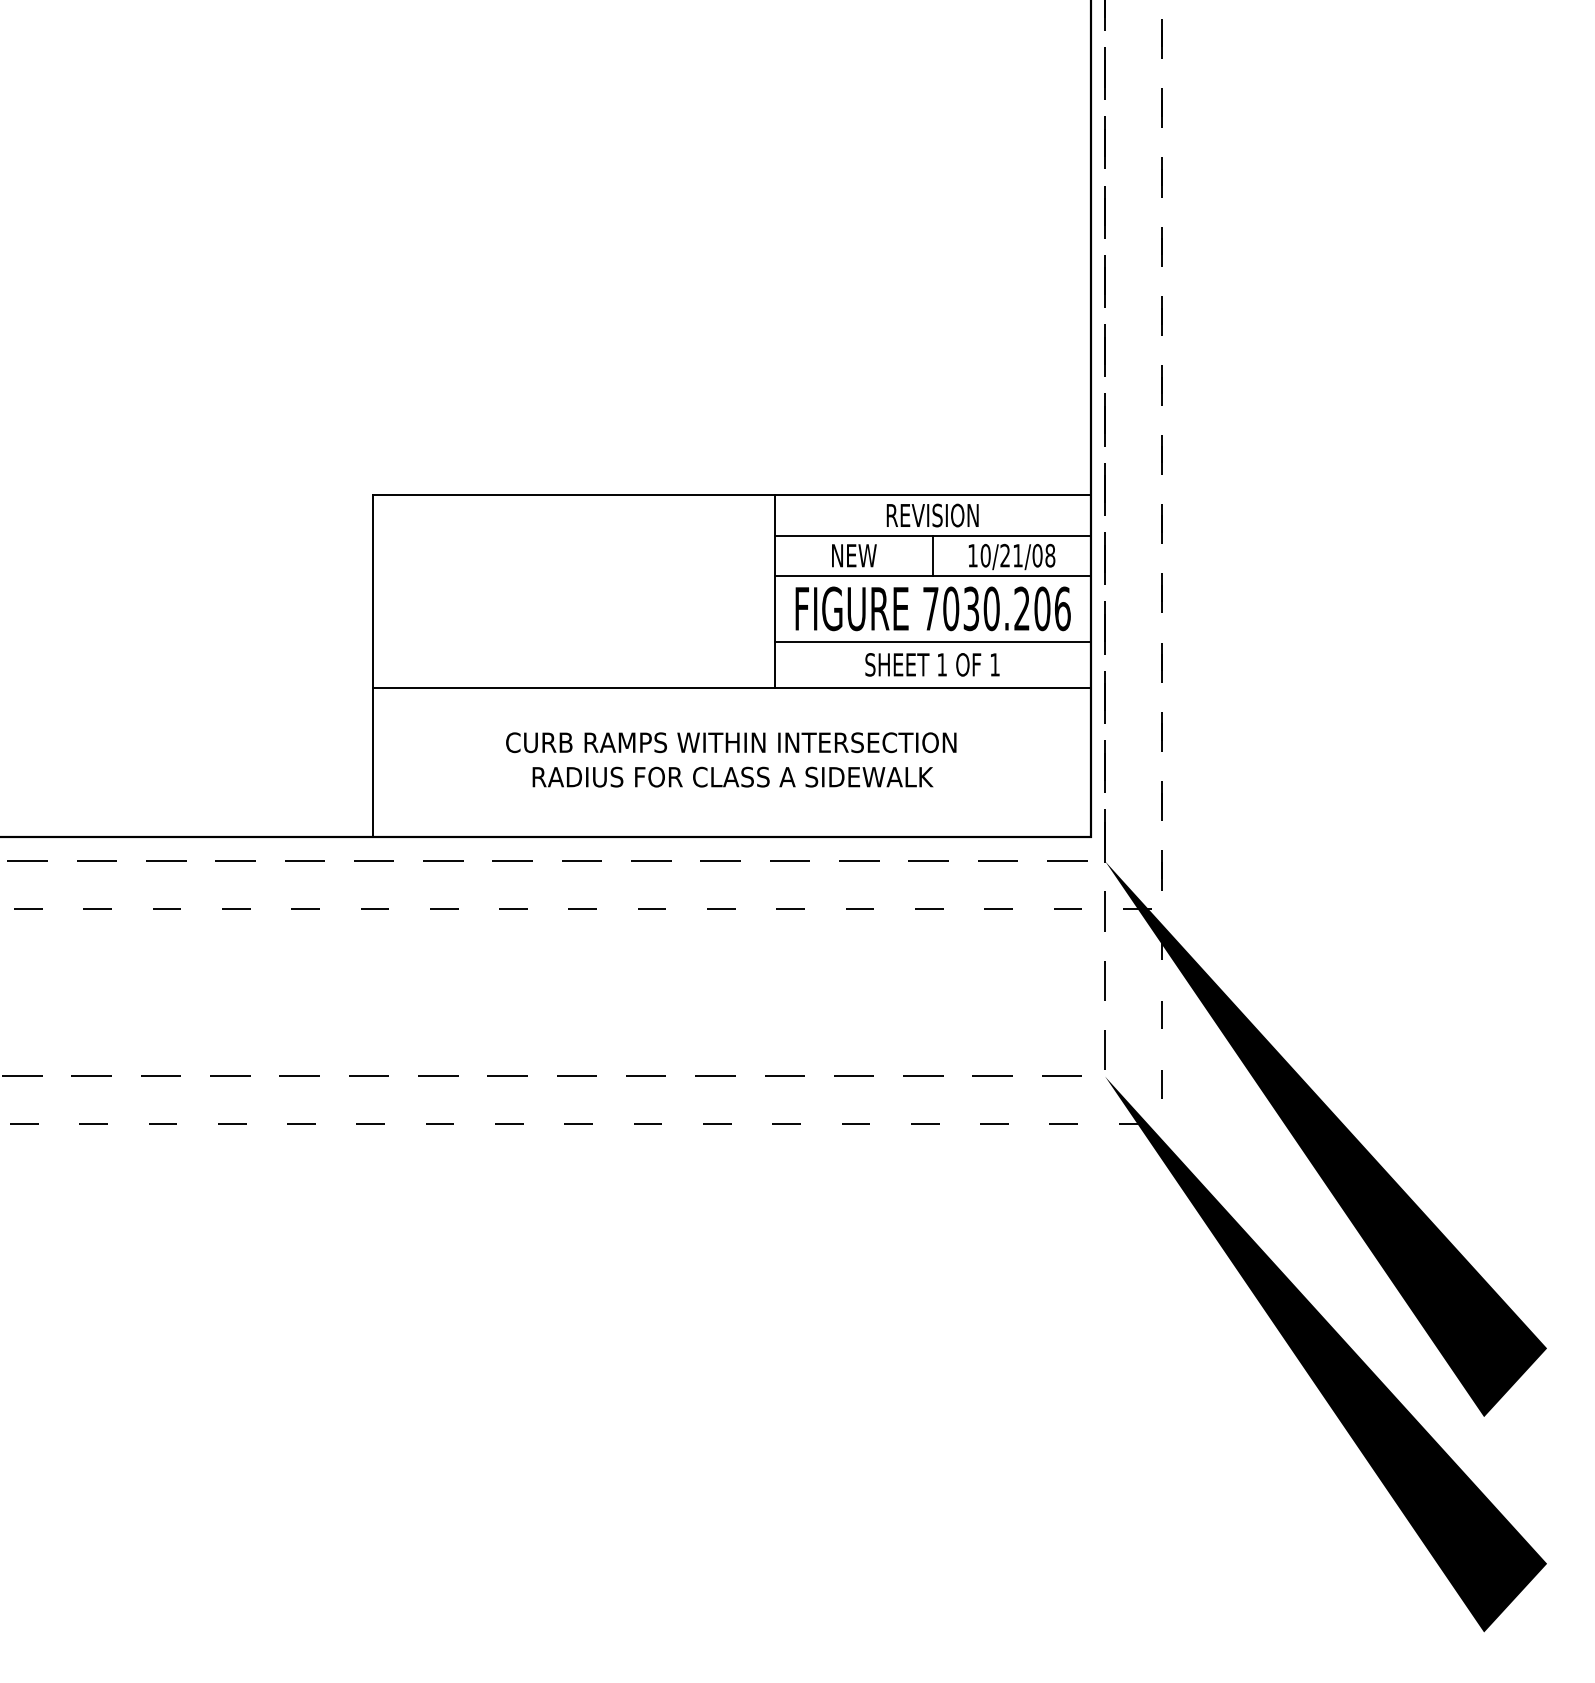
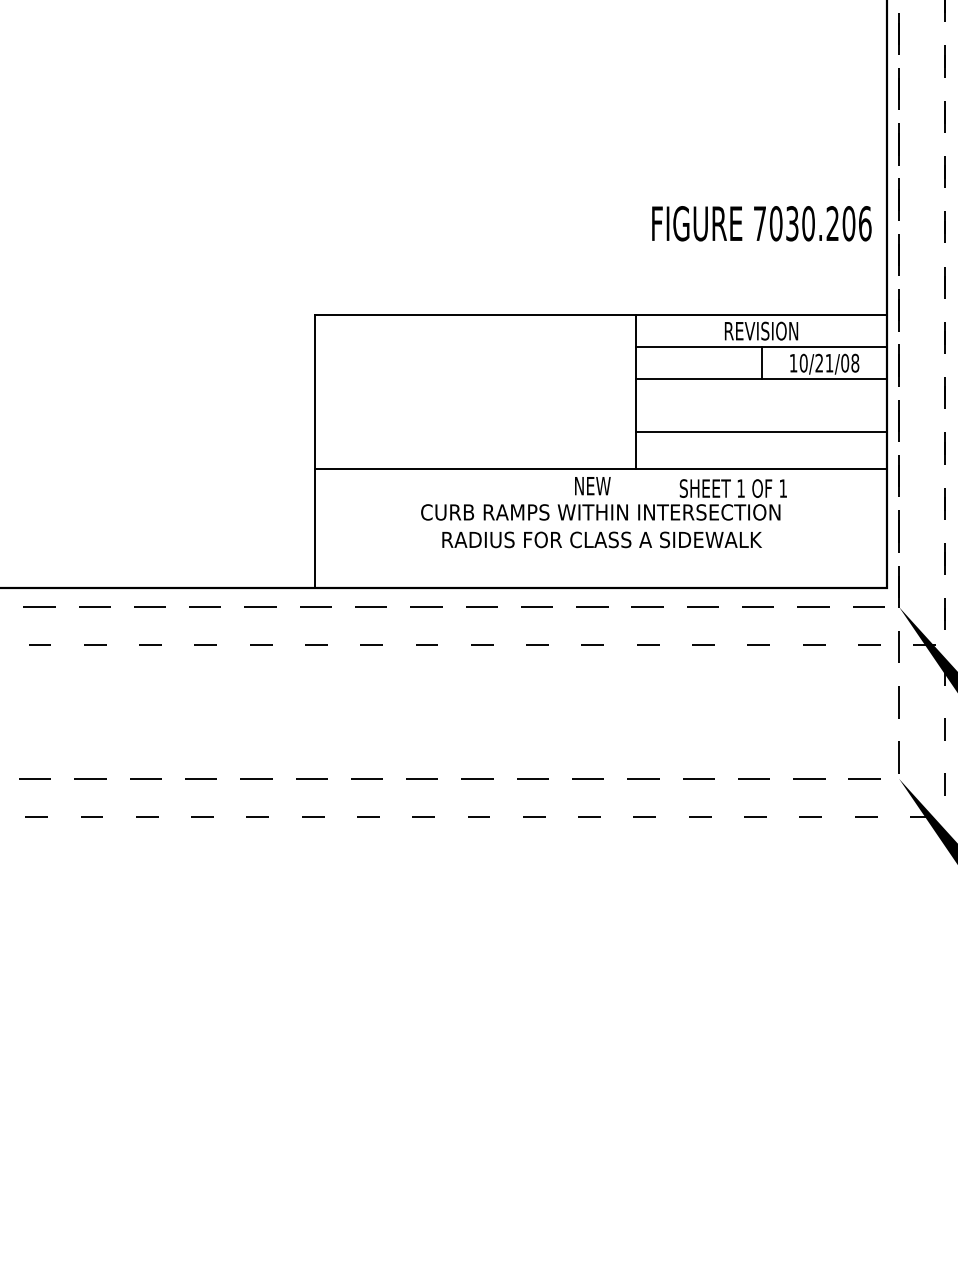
text: (854, 555) -> (592, 485), moved
text: (932, 608) -> (761, 223), moved
text: (932, 664) -> (733, 488), moved

